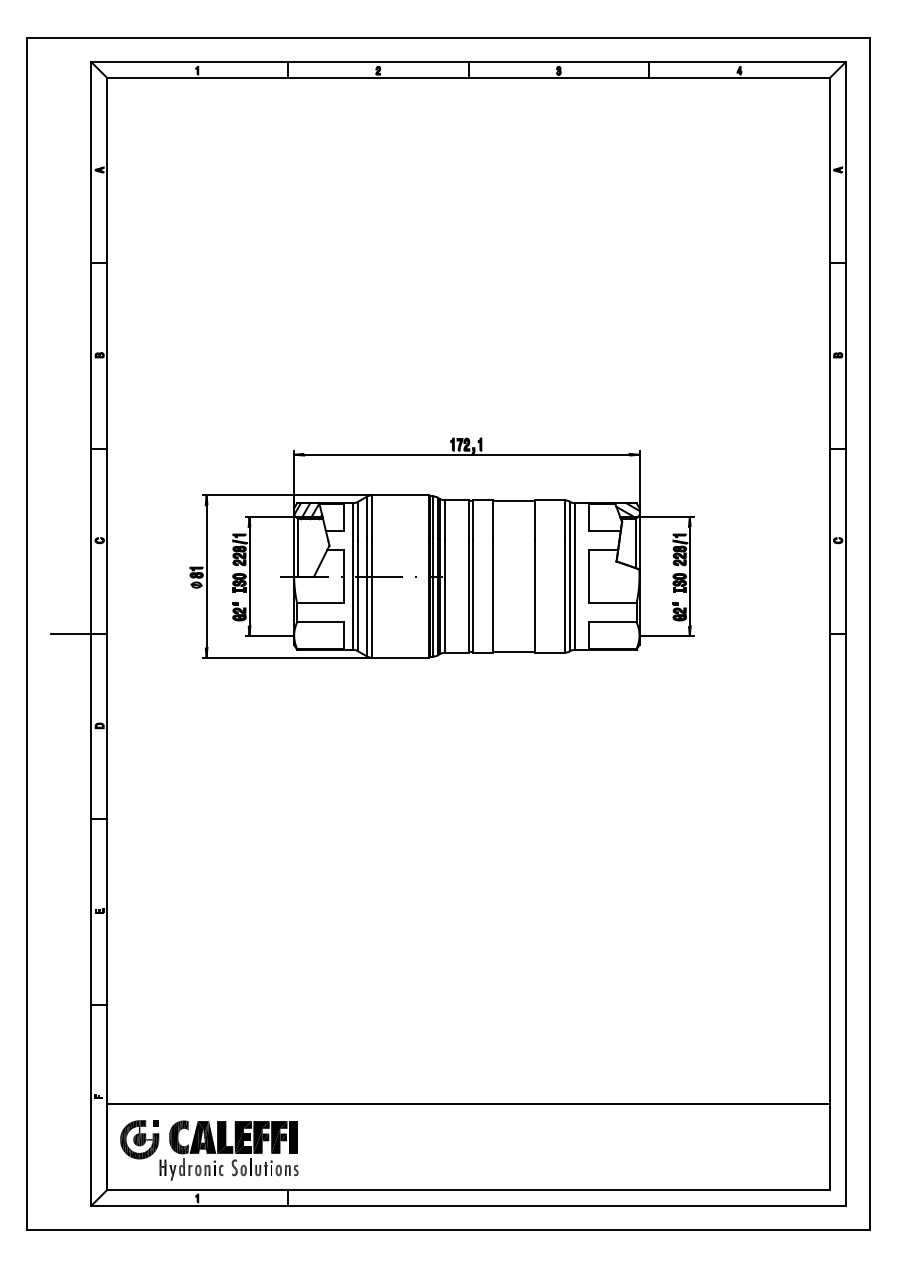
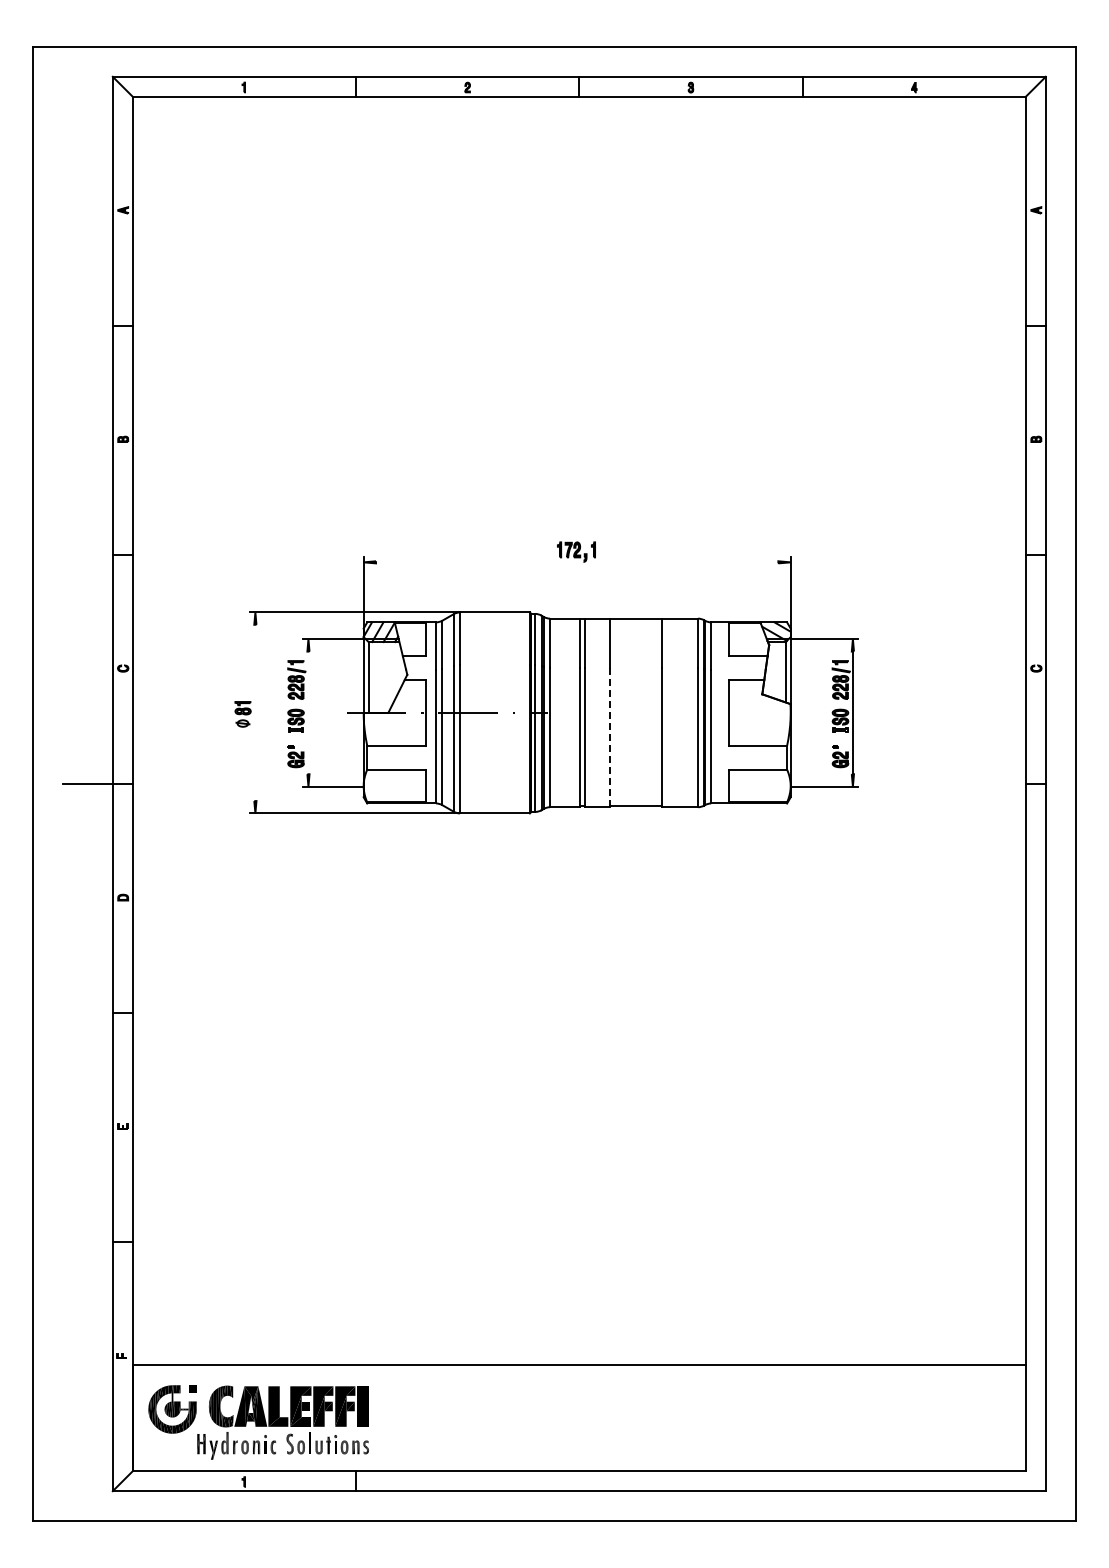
line: (467, 454) -> (577, 562), removed
line: (206, 576) -> (255, 712), removed
line: (249, 576) -> (308, 712), removed
line: (492, 596) -> (609, 737), solid -> dashed

